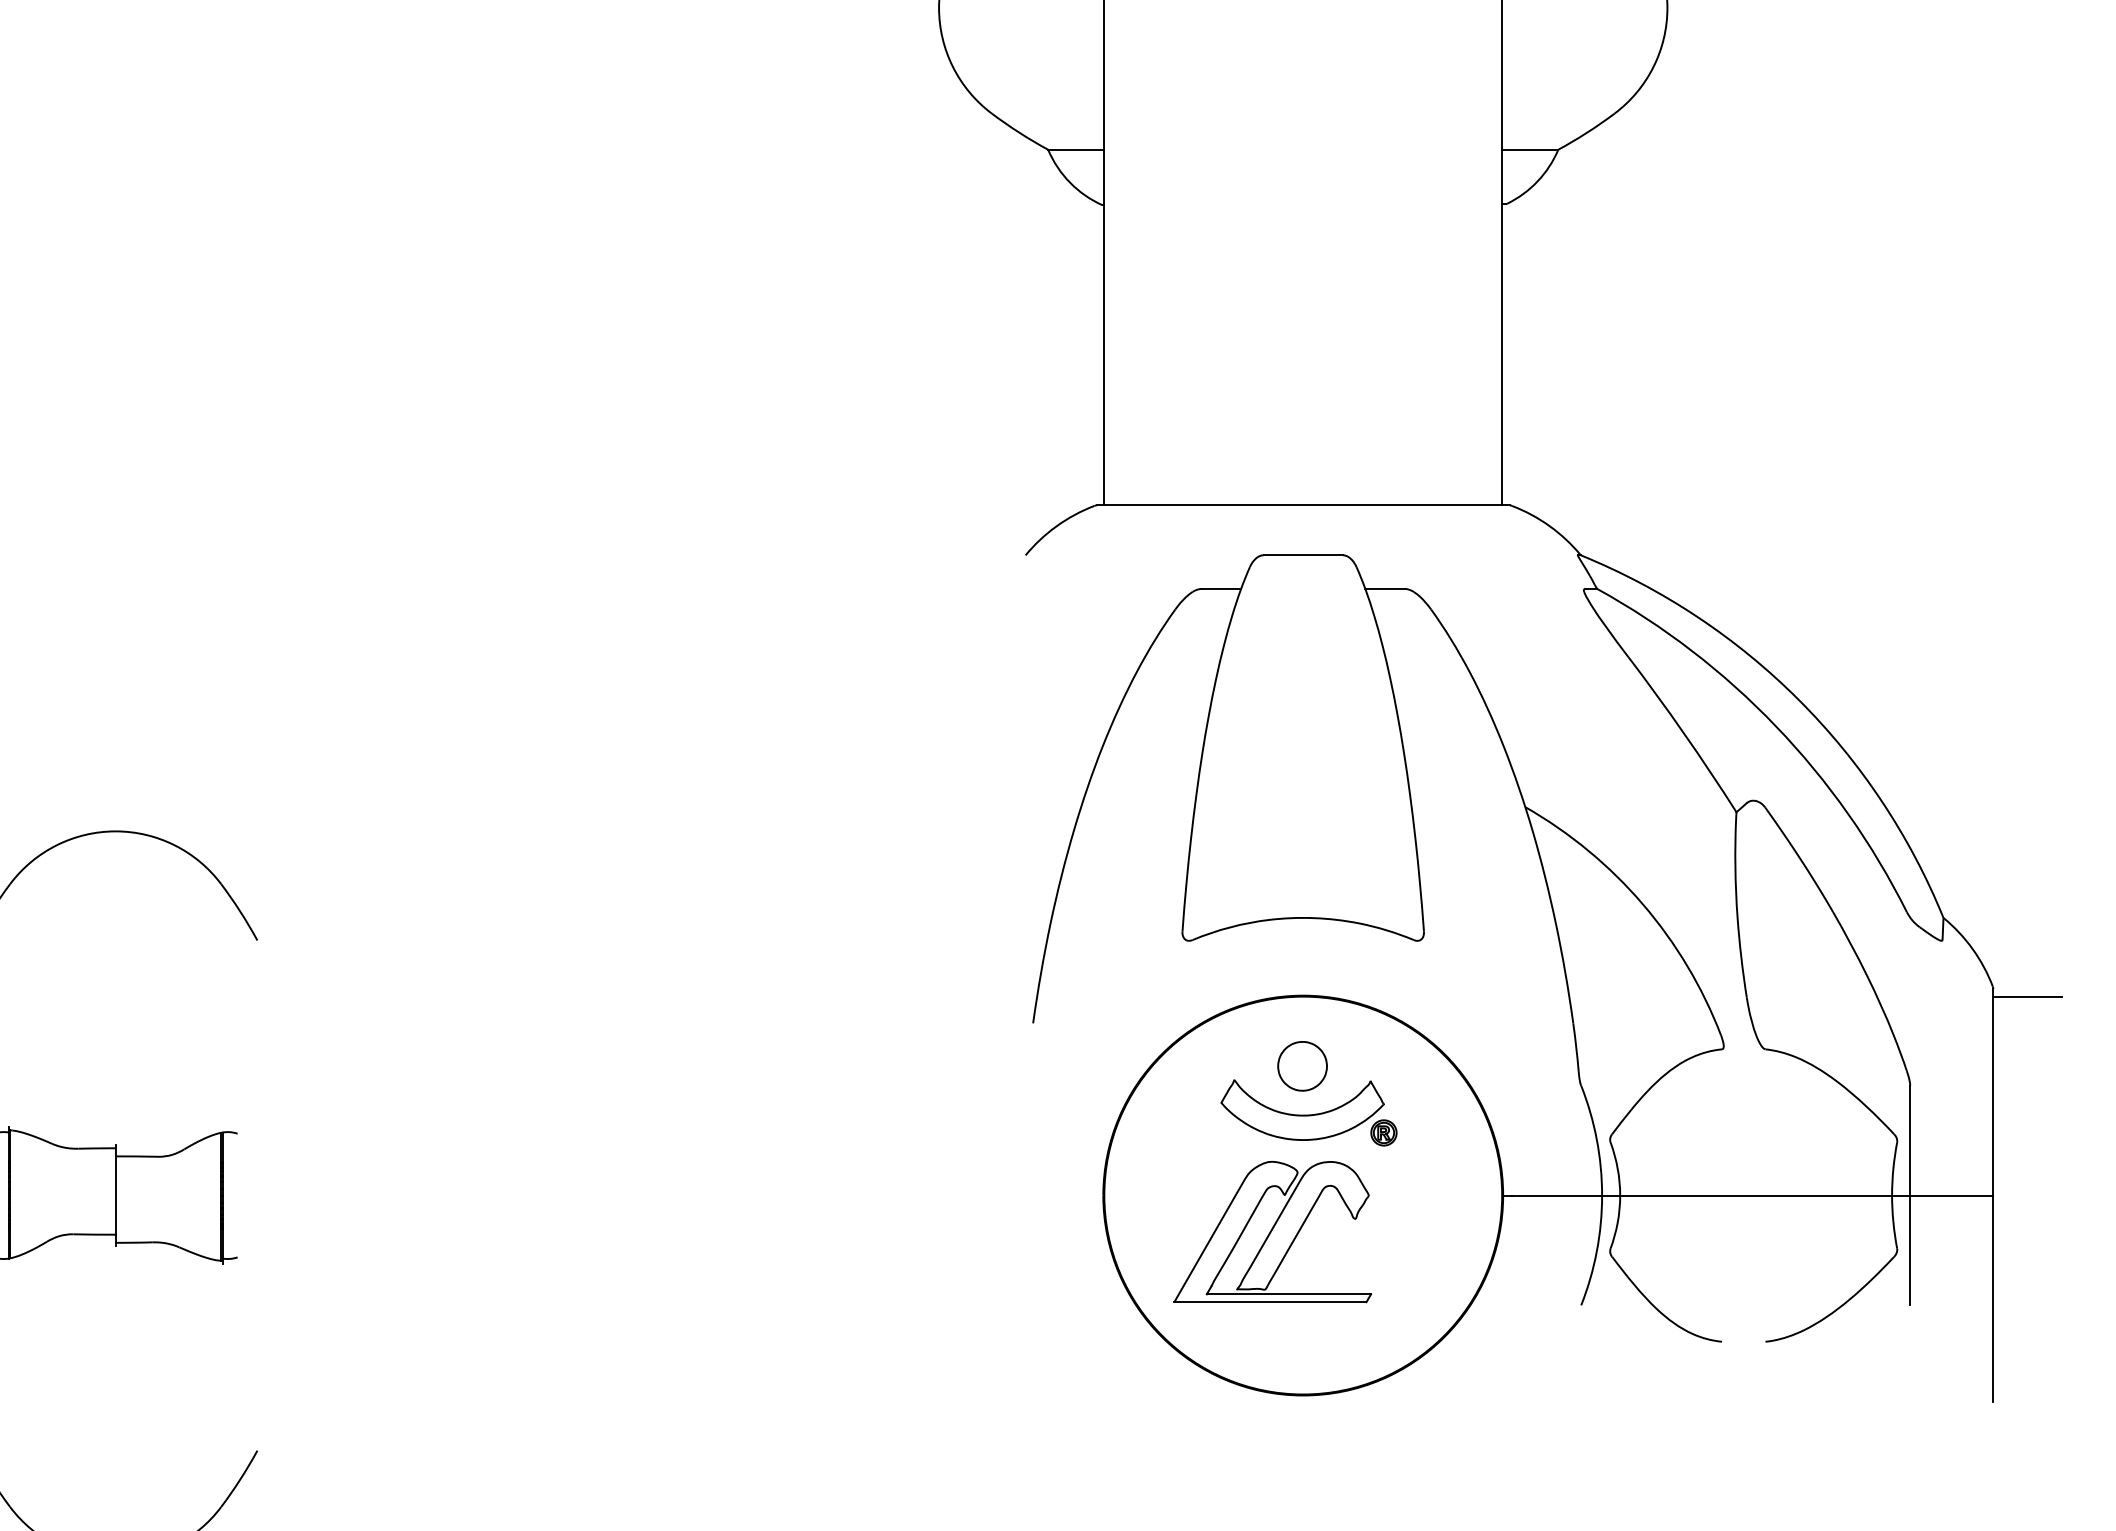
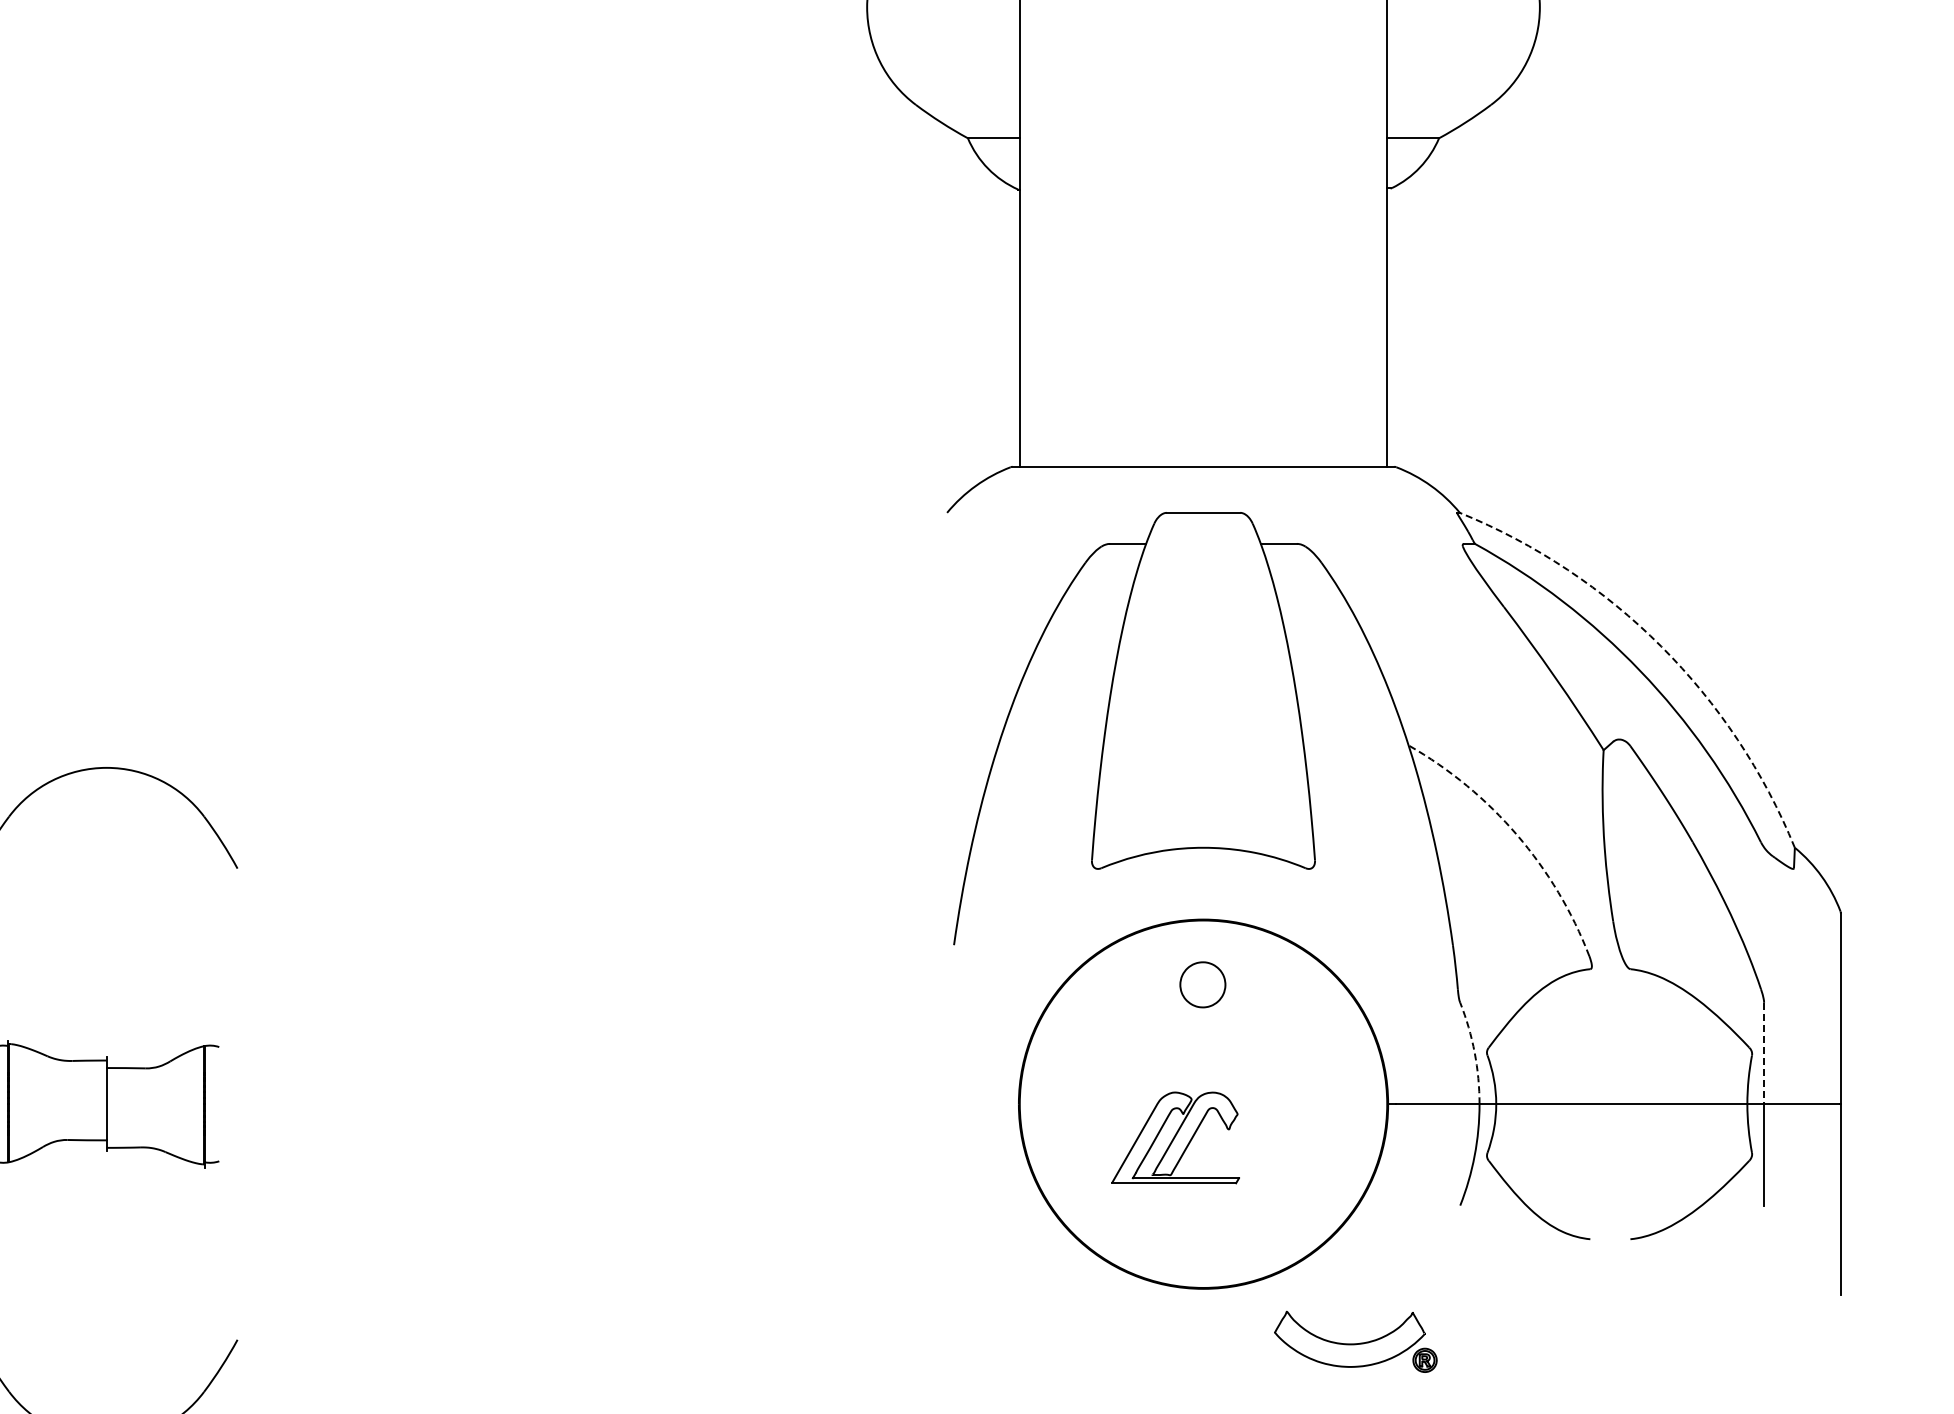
arc: (1799, 699) -> (1661, 646), solid -> dashed
arc: (1643, 904) -> (1517, 835), solid -> dashed
line: (2027, 996) -> (1872, 920), removed
part: (1308, 1112) -> (1355, 1341), moved
arc: (1596, 1139) -> (1474, 1052), solid -> dashed
line: (1910, 1140) -> (1764, 1053), solid -> dashed
part: (1272, 1231) -> (1175, 1137), size x0.7

